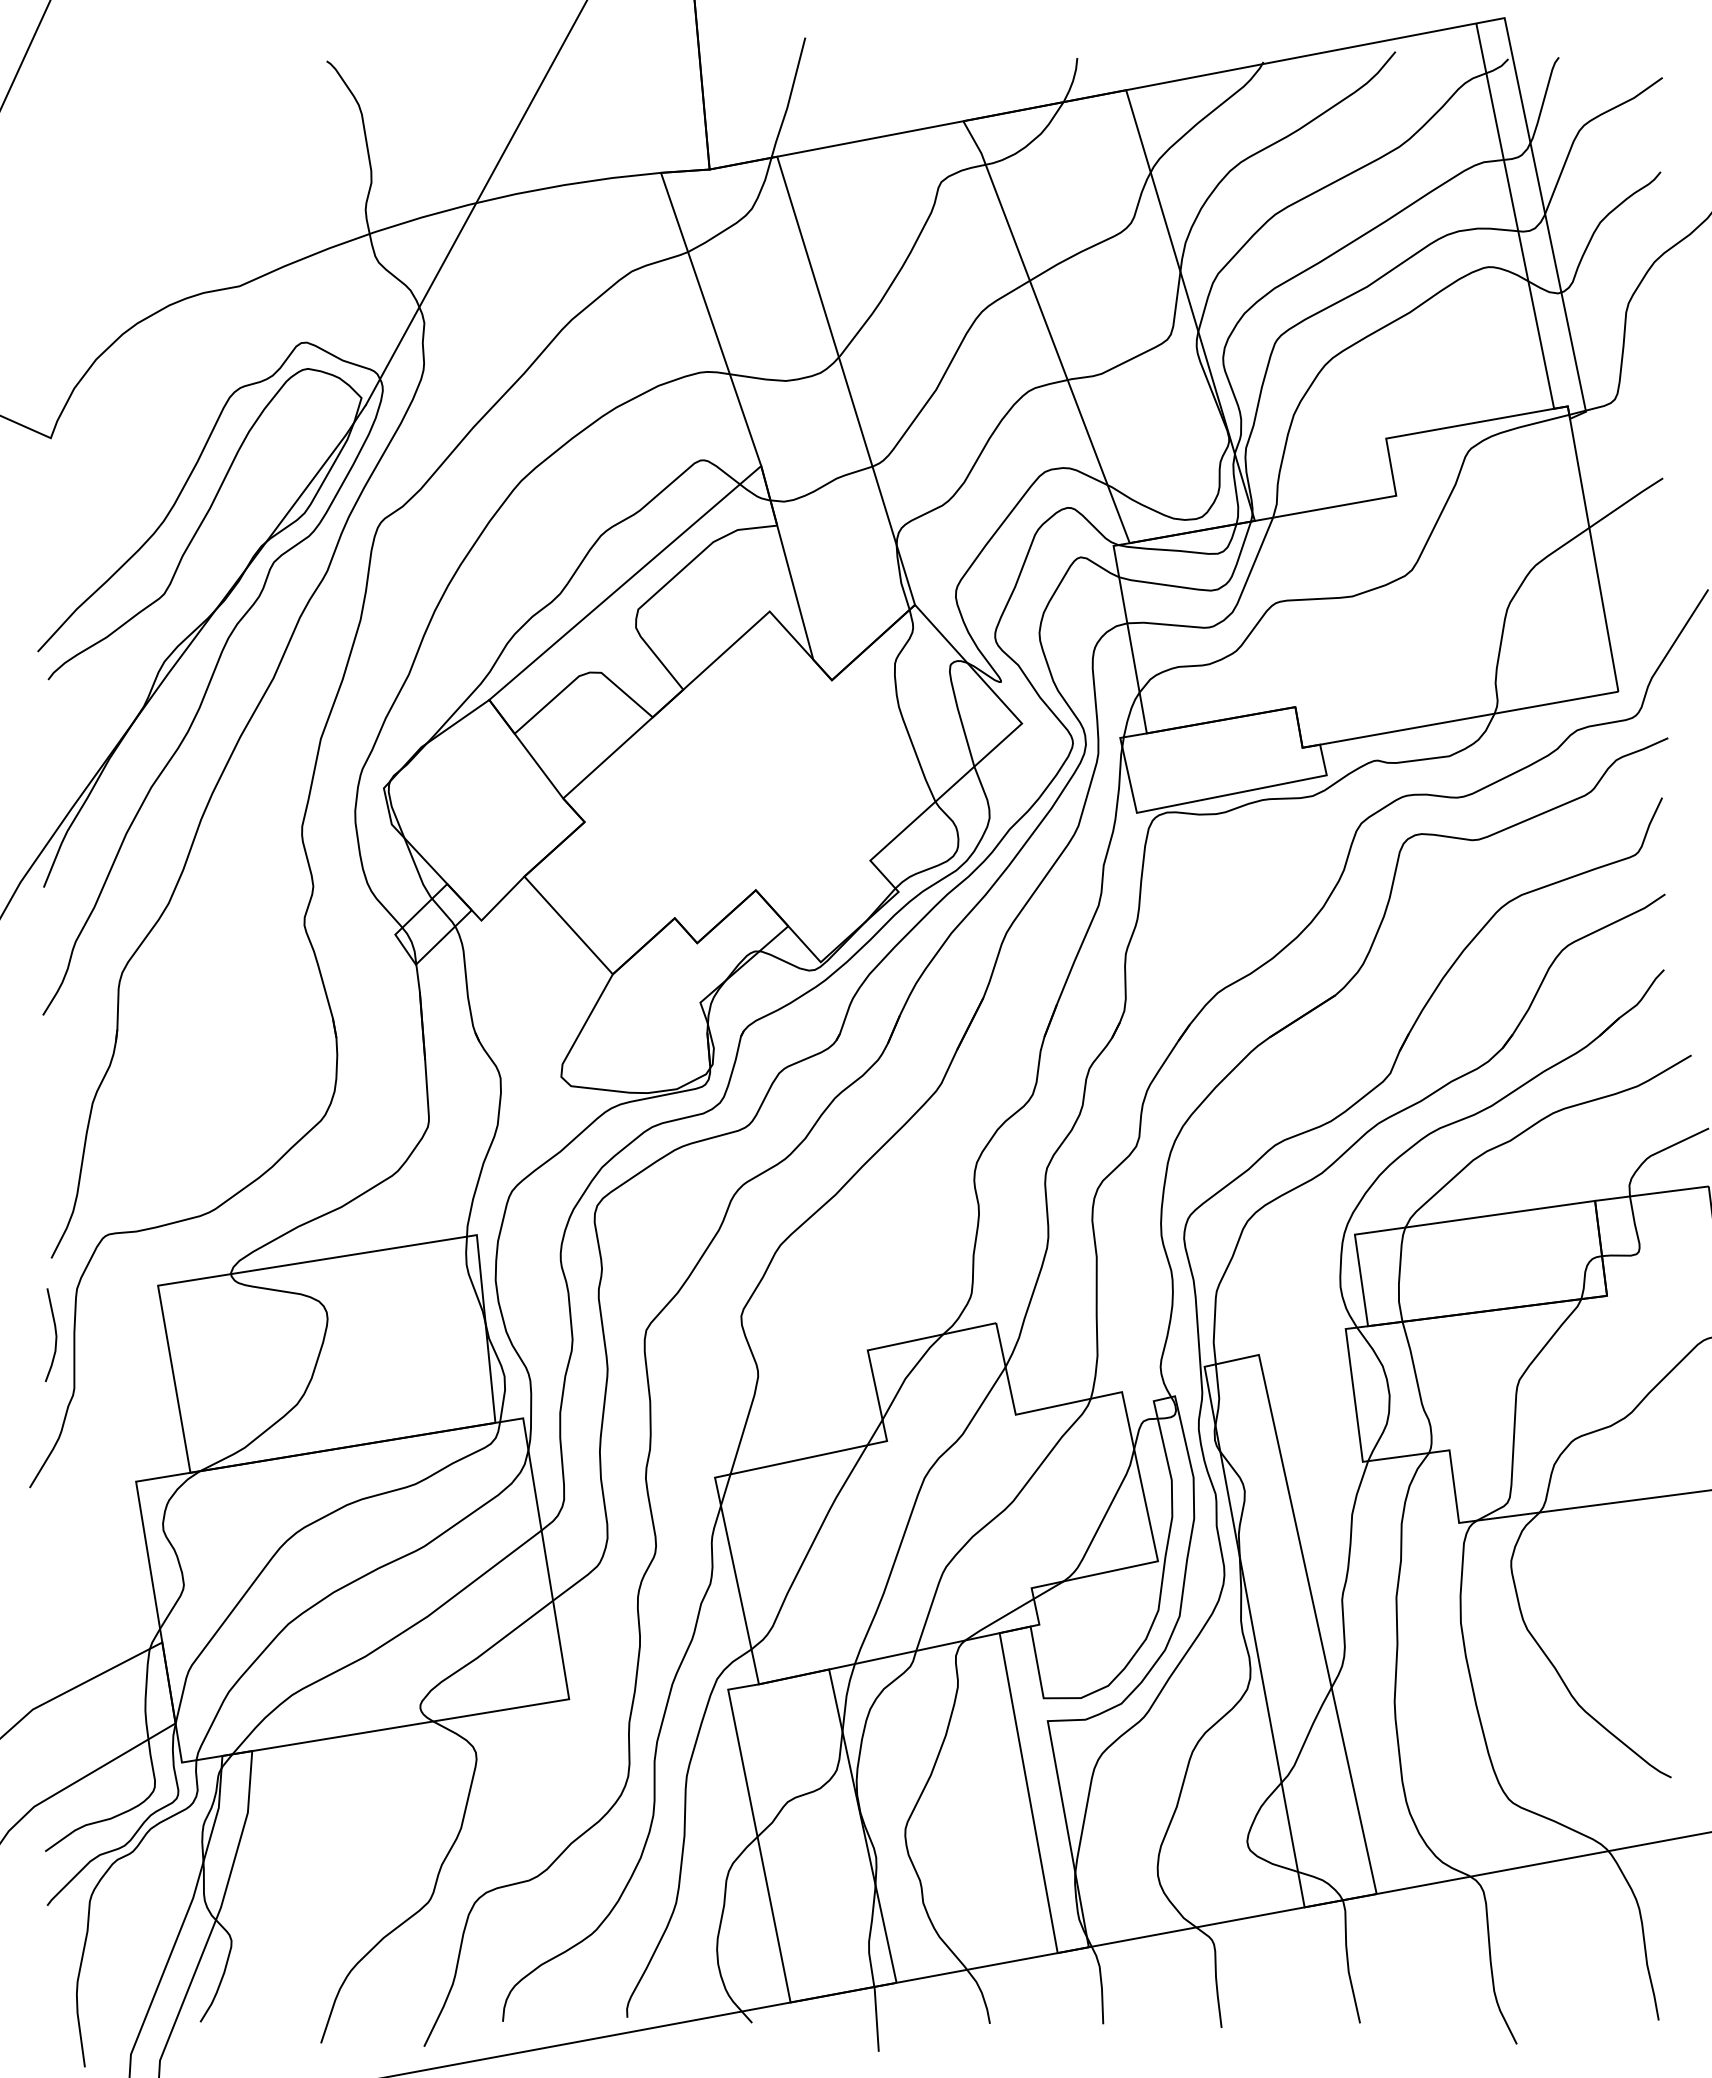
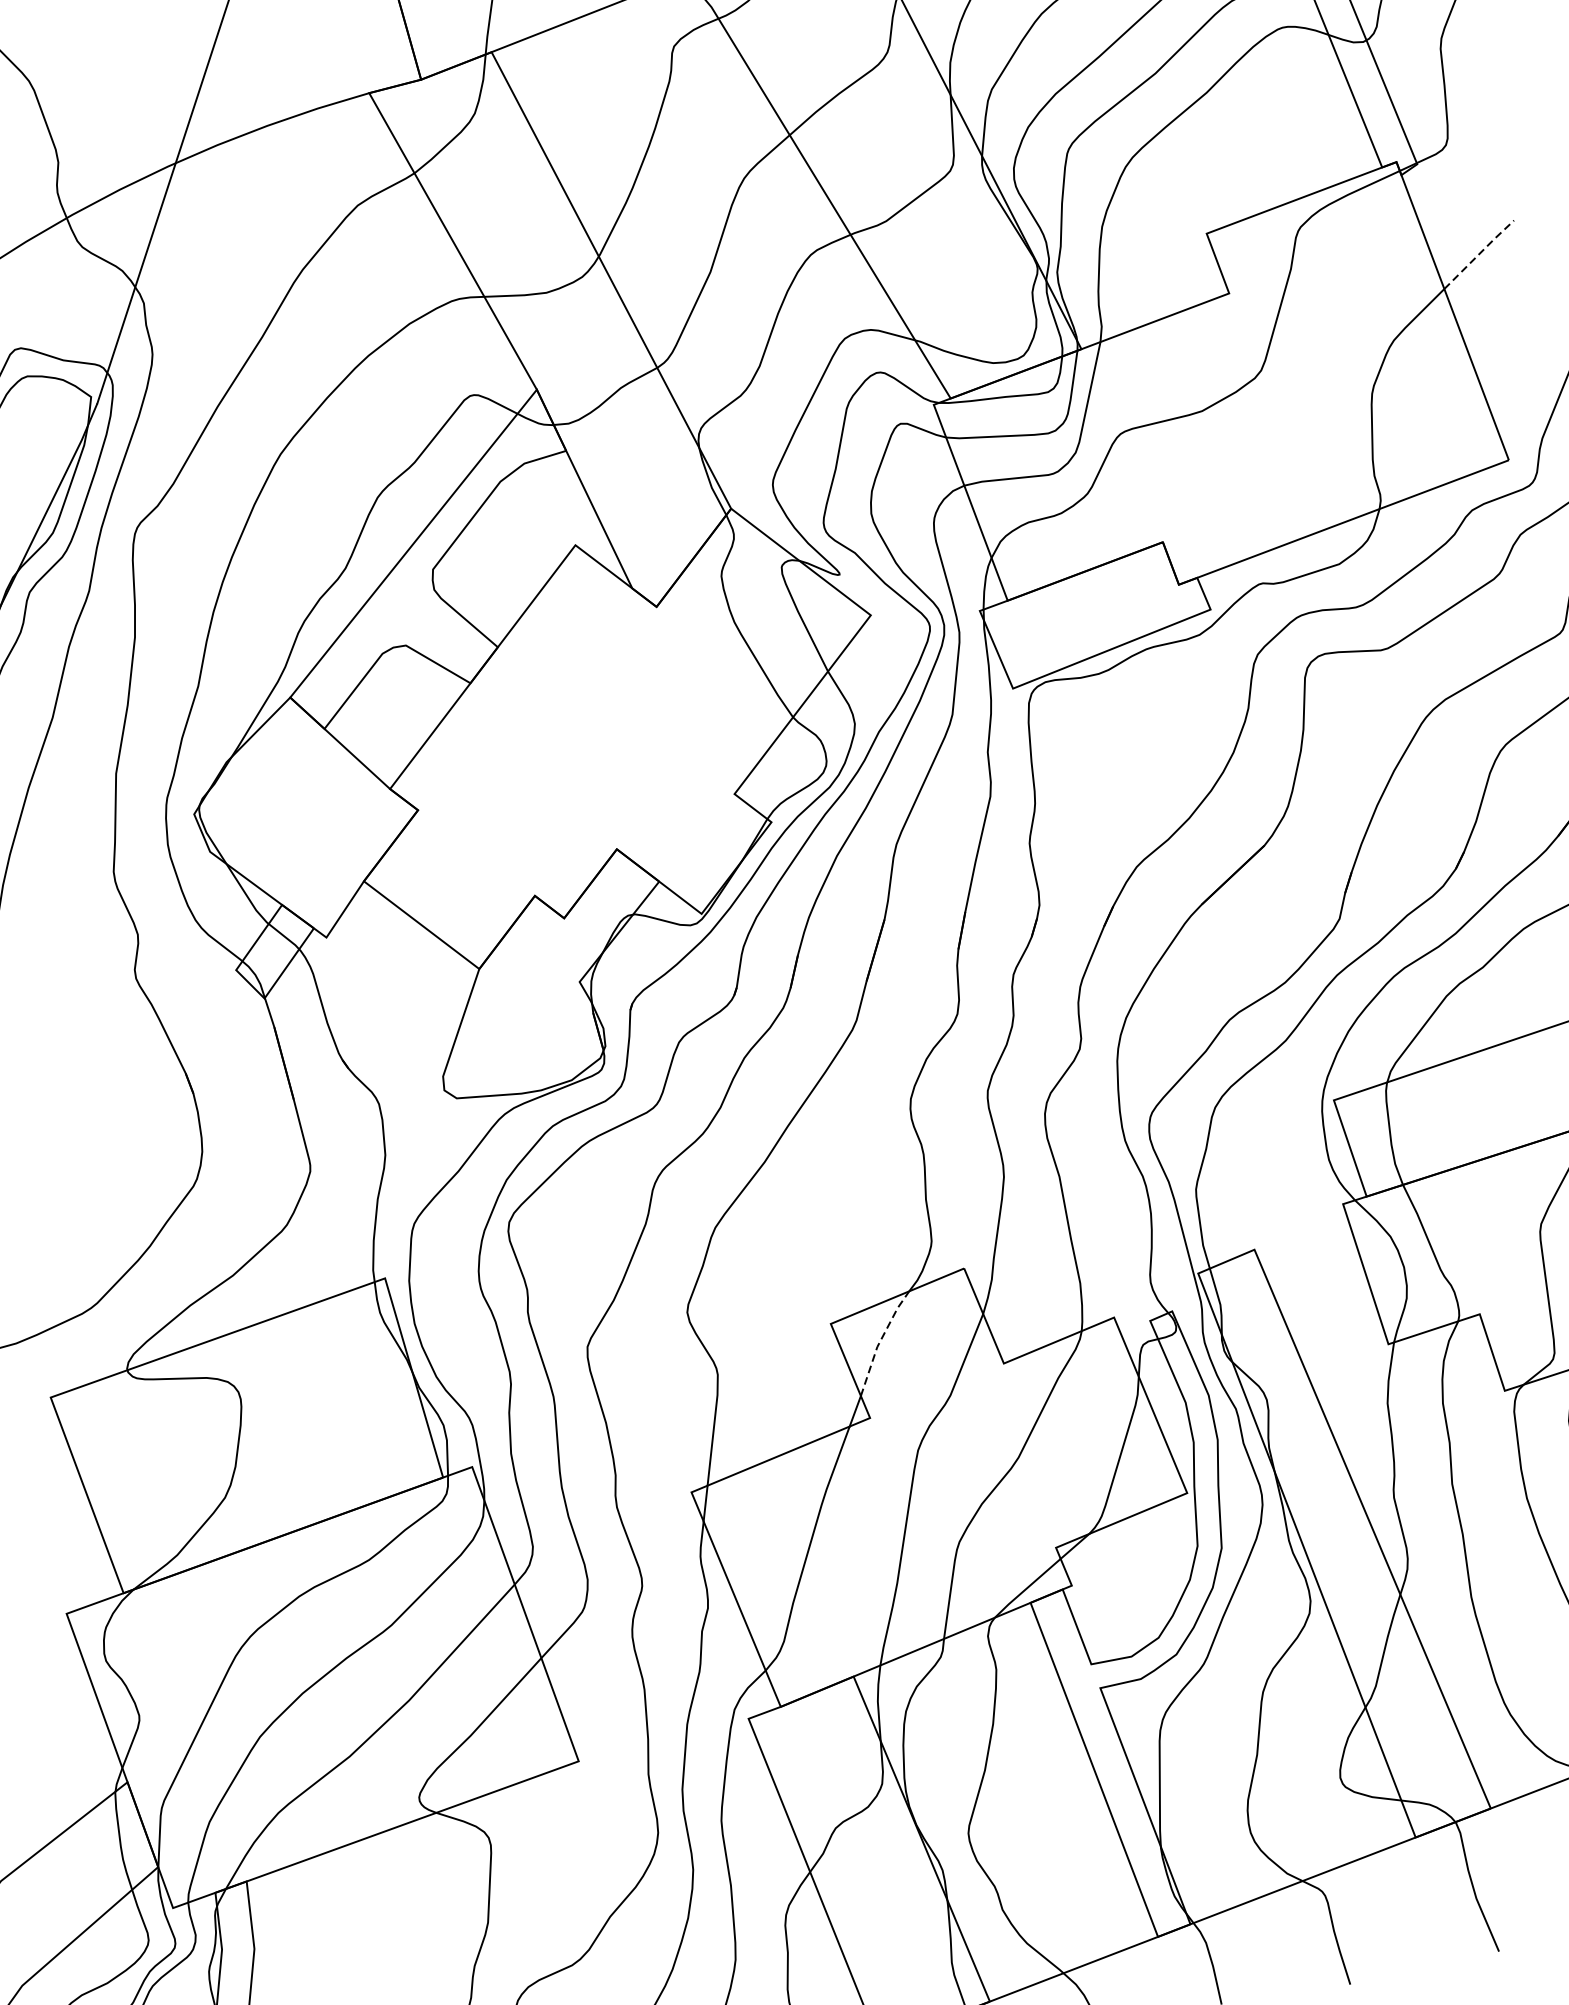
line: (1626, 502) -> (1479, 254), solid -> dashed
line: (909, 1374) -> (880, 1341), solid -> dashed

